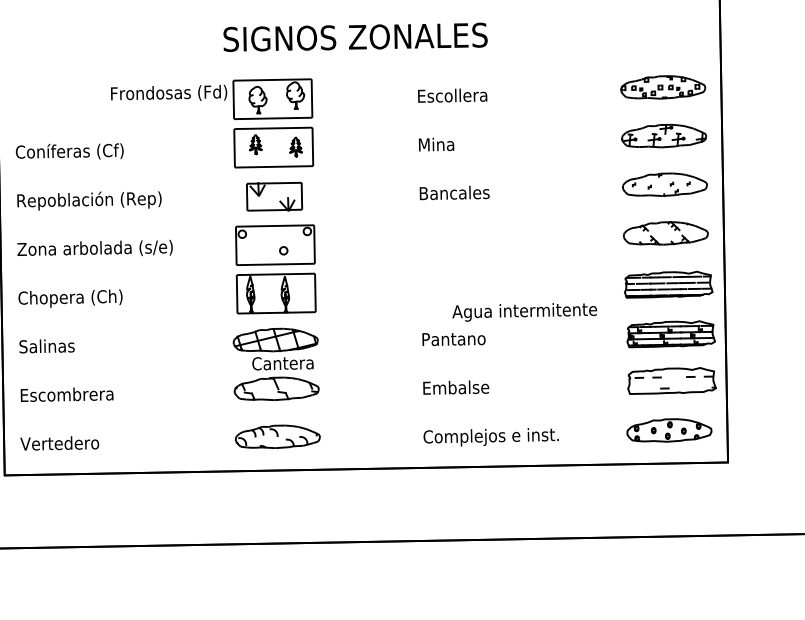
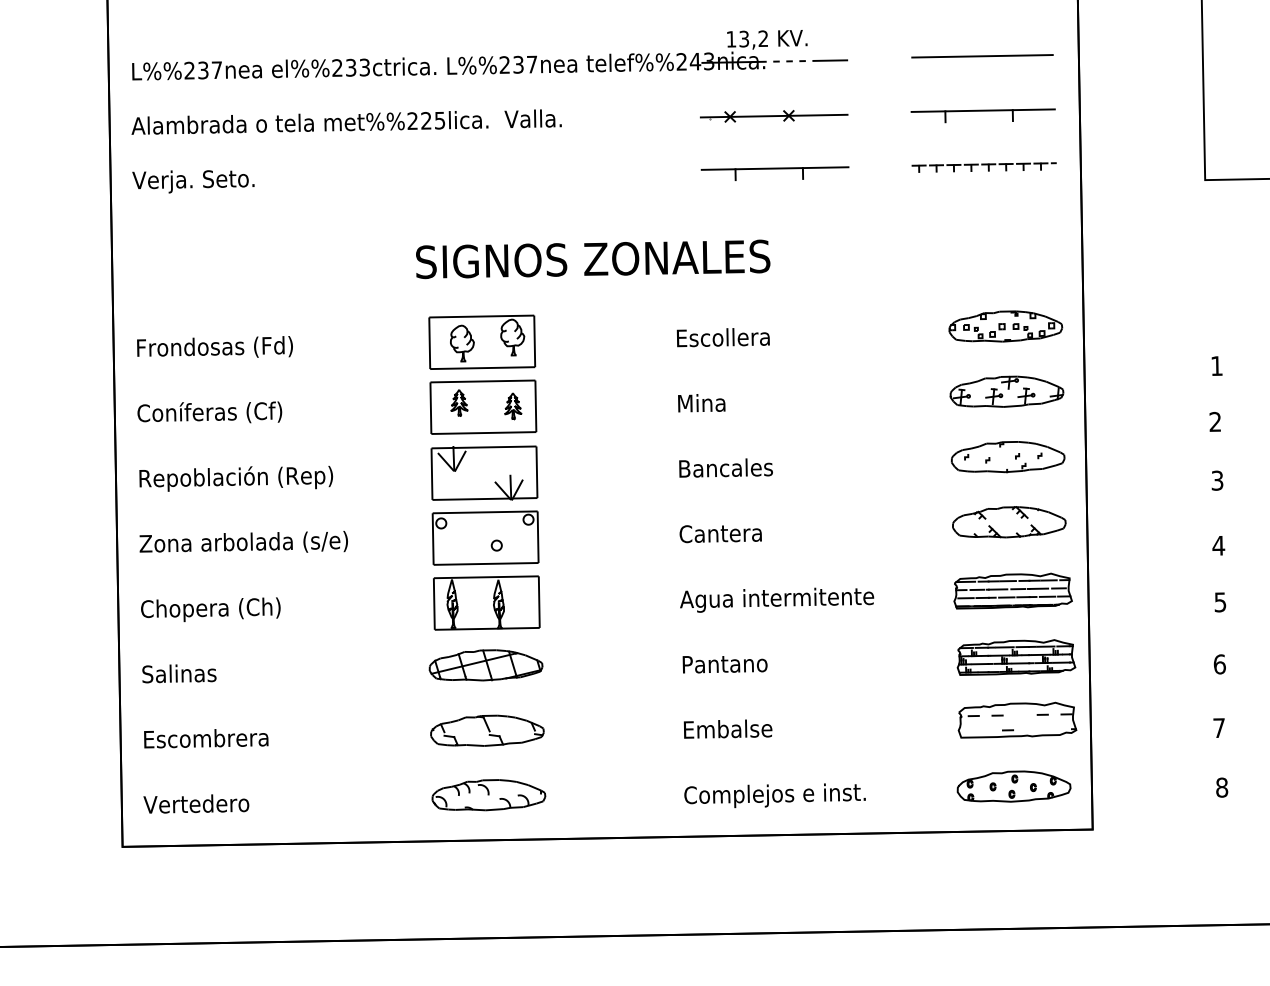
text: (168, 92) -> (214, 346), moved
part: (274, 196) -> (484, 472), size x1.43
text: (525, 311) -> (777, 599), moved
text: (282, 364) -> (720, 534), moved

